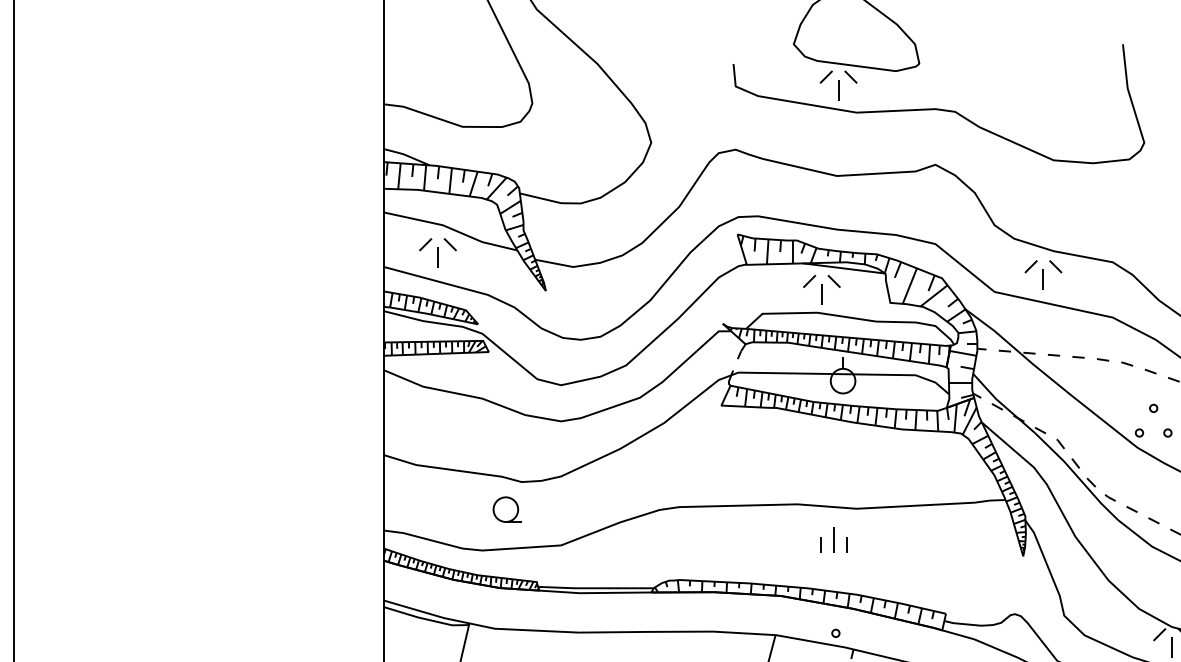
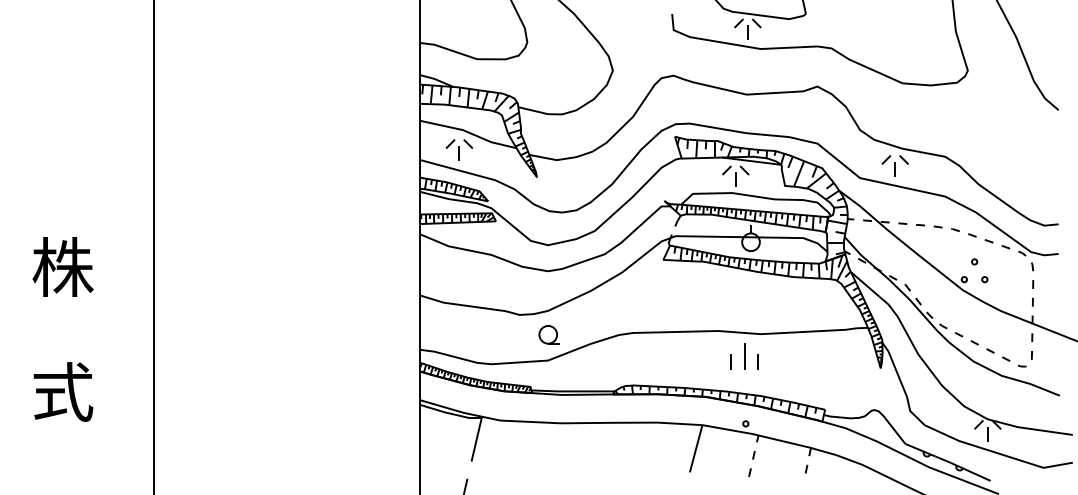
part: (506, 509) -> (548, 334), moved
part: (834, 539) -> (744, 356), size x1.43

